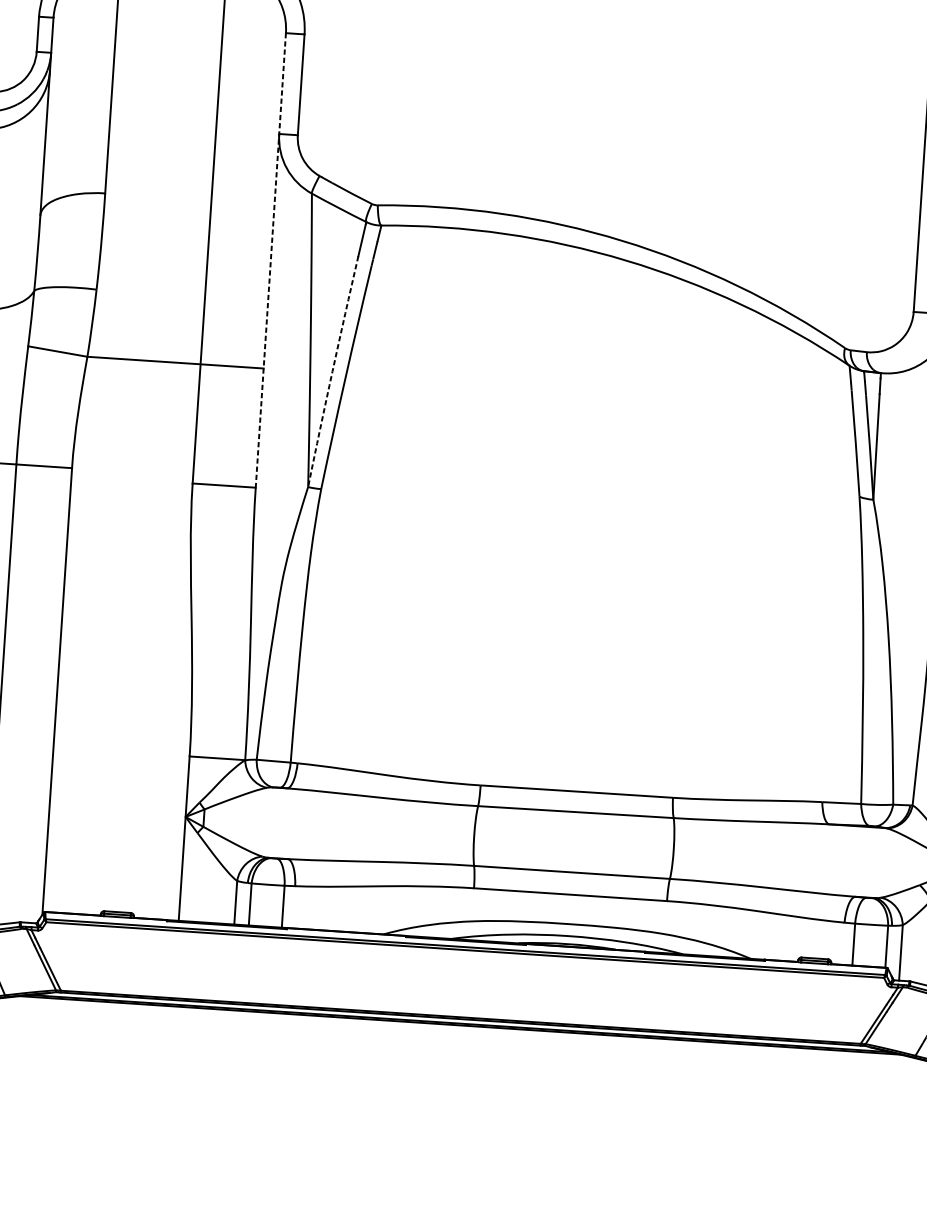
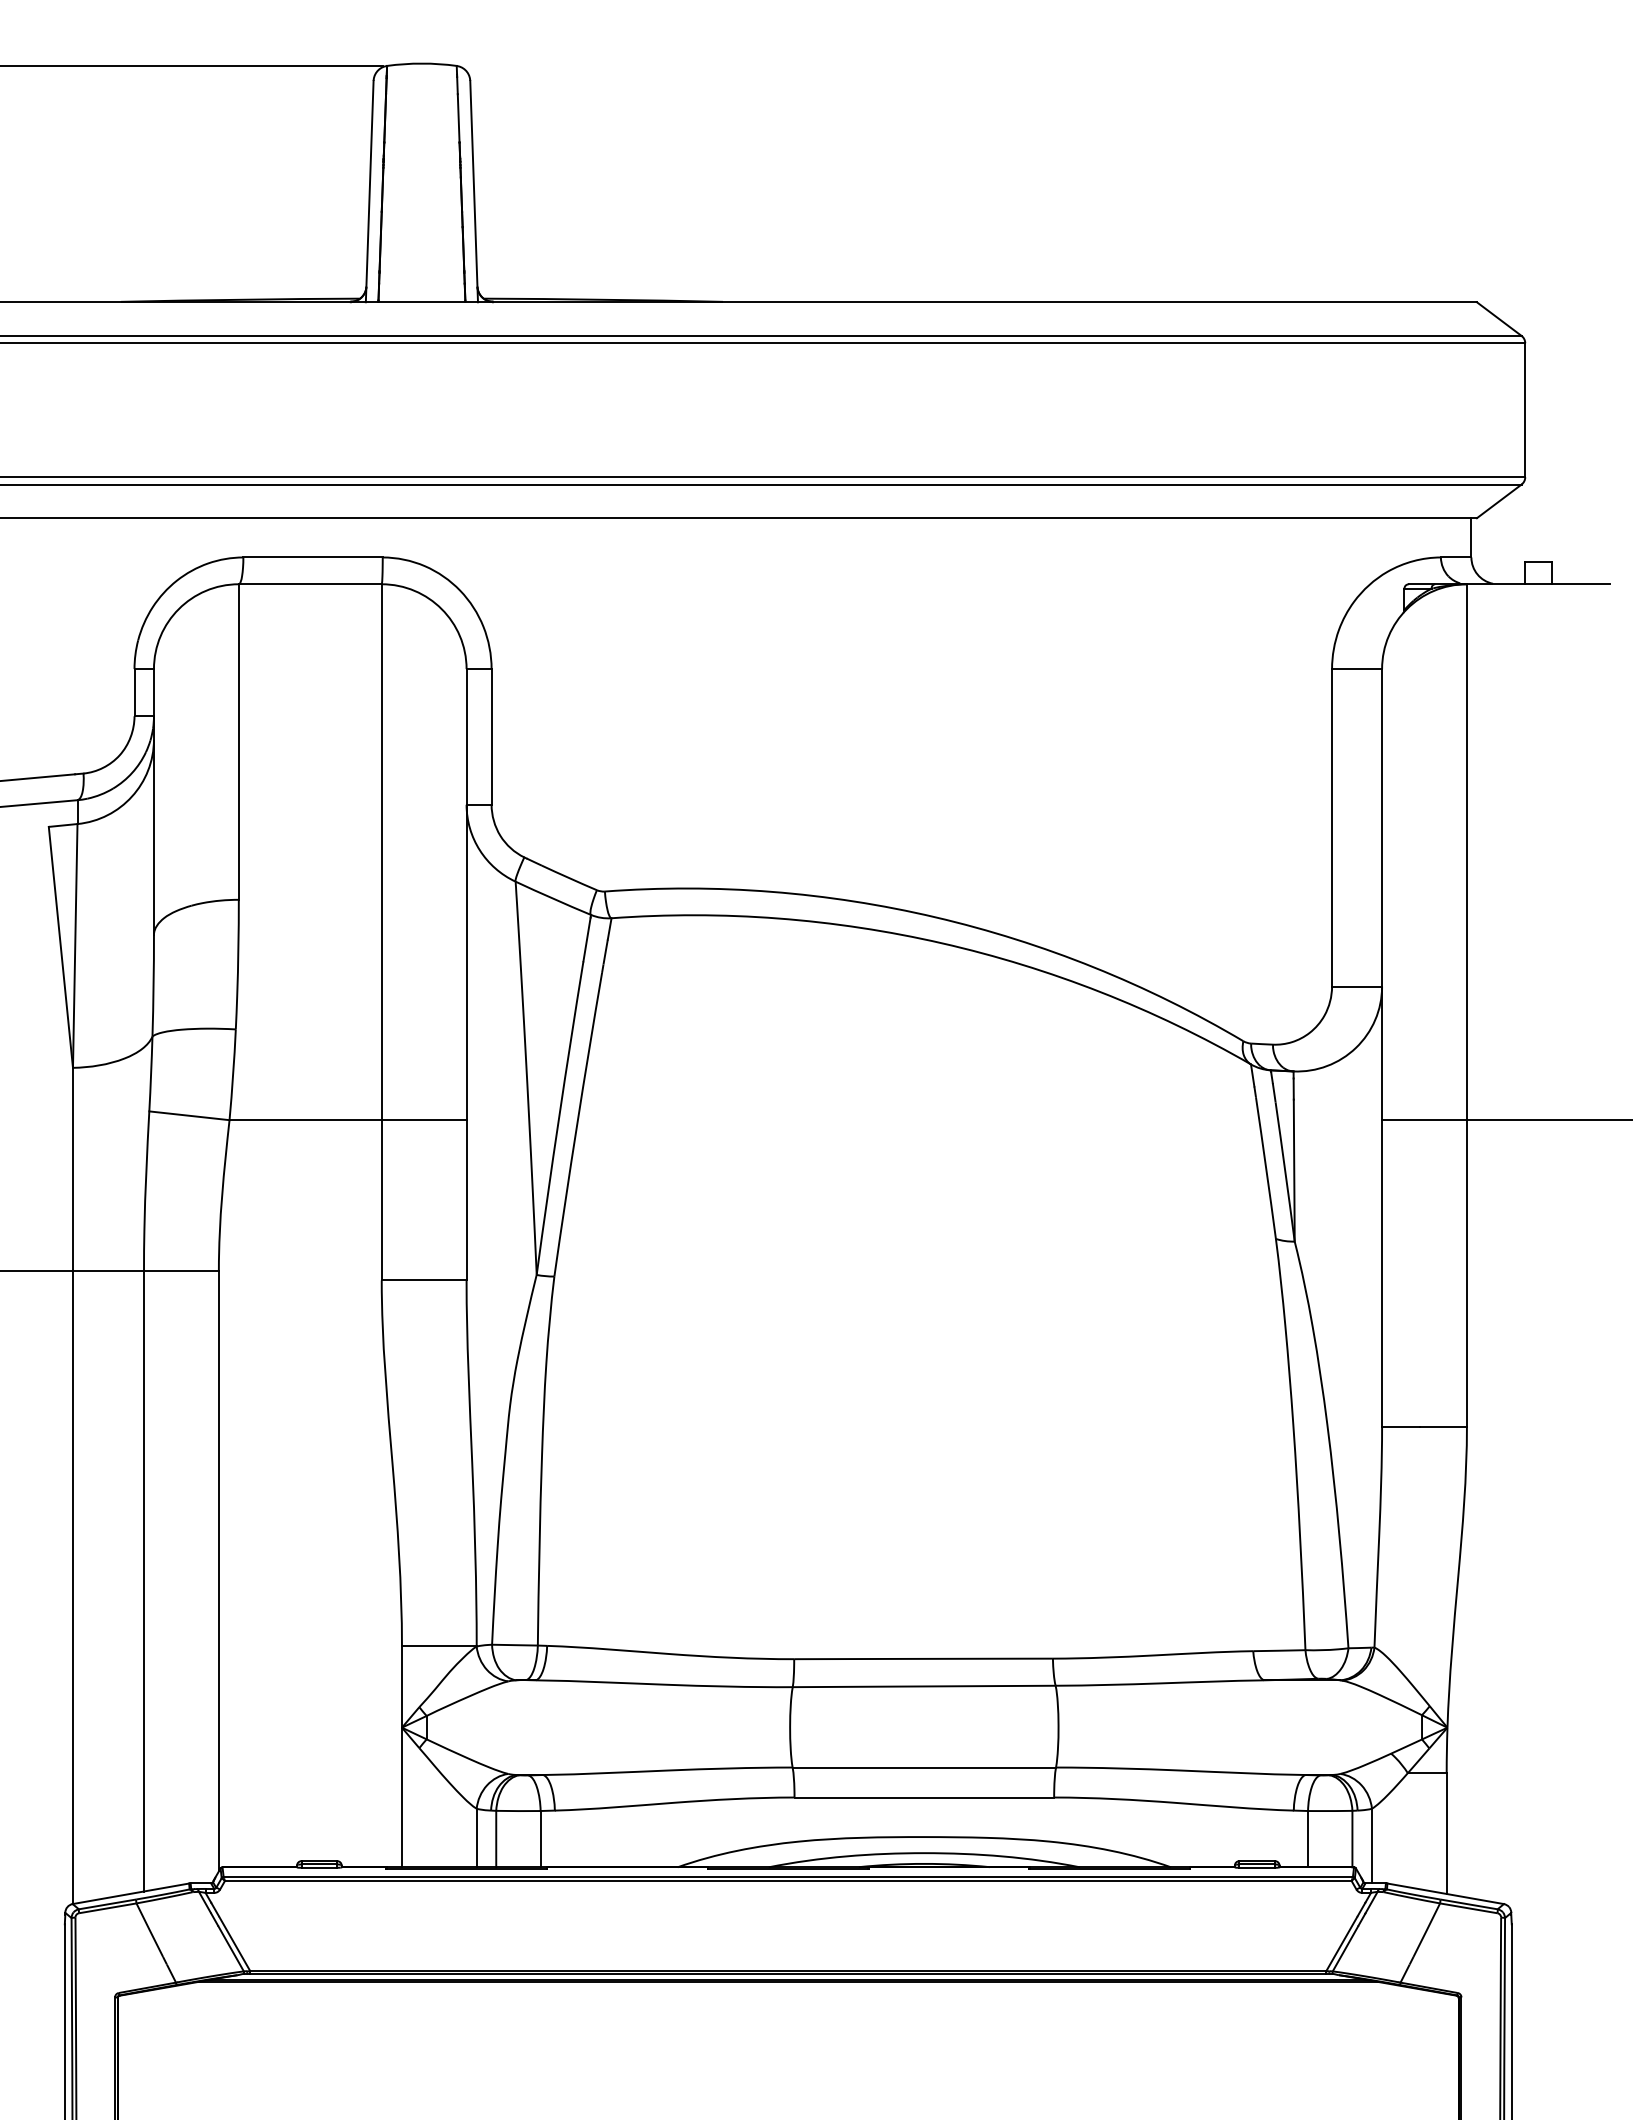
line: (270, 260) -> (466, 974), dashed -> solid
arc: (332, 371) -> (559, 1117), dashed -> solid

